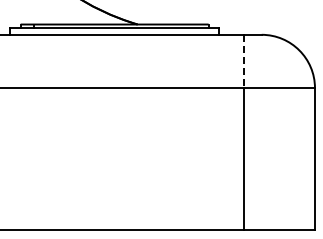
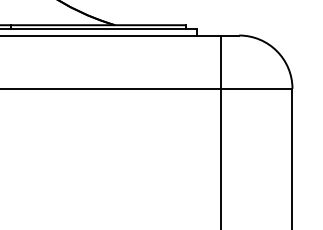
line: (243, 61) -> (220, 62), dashed -> solid

